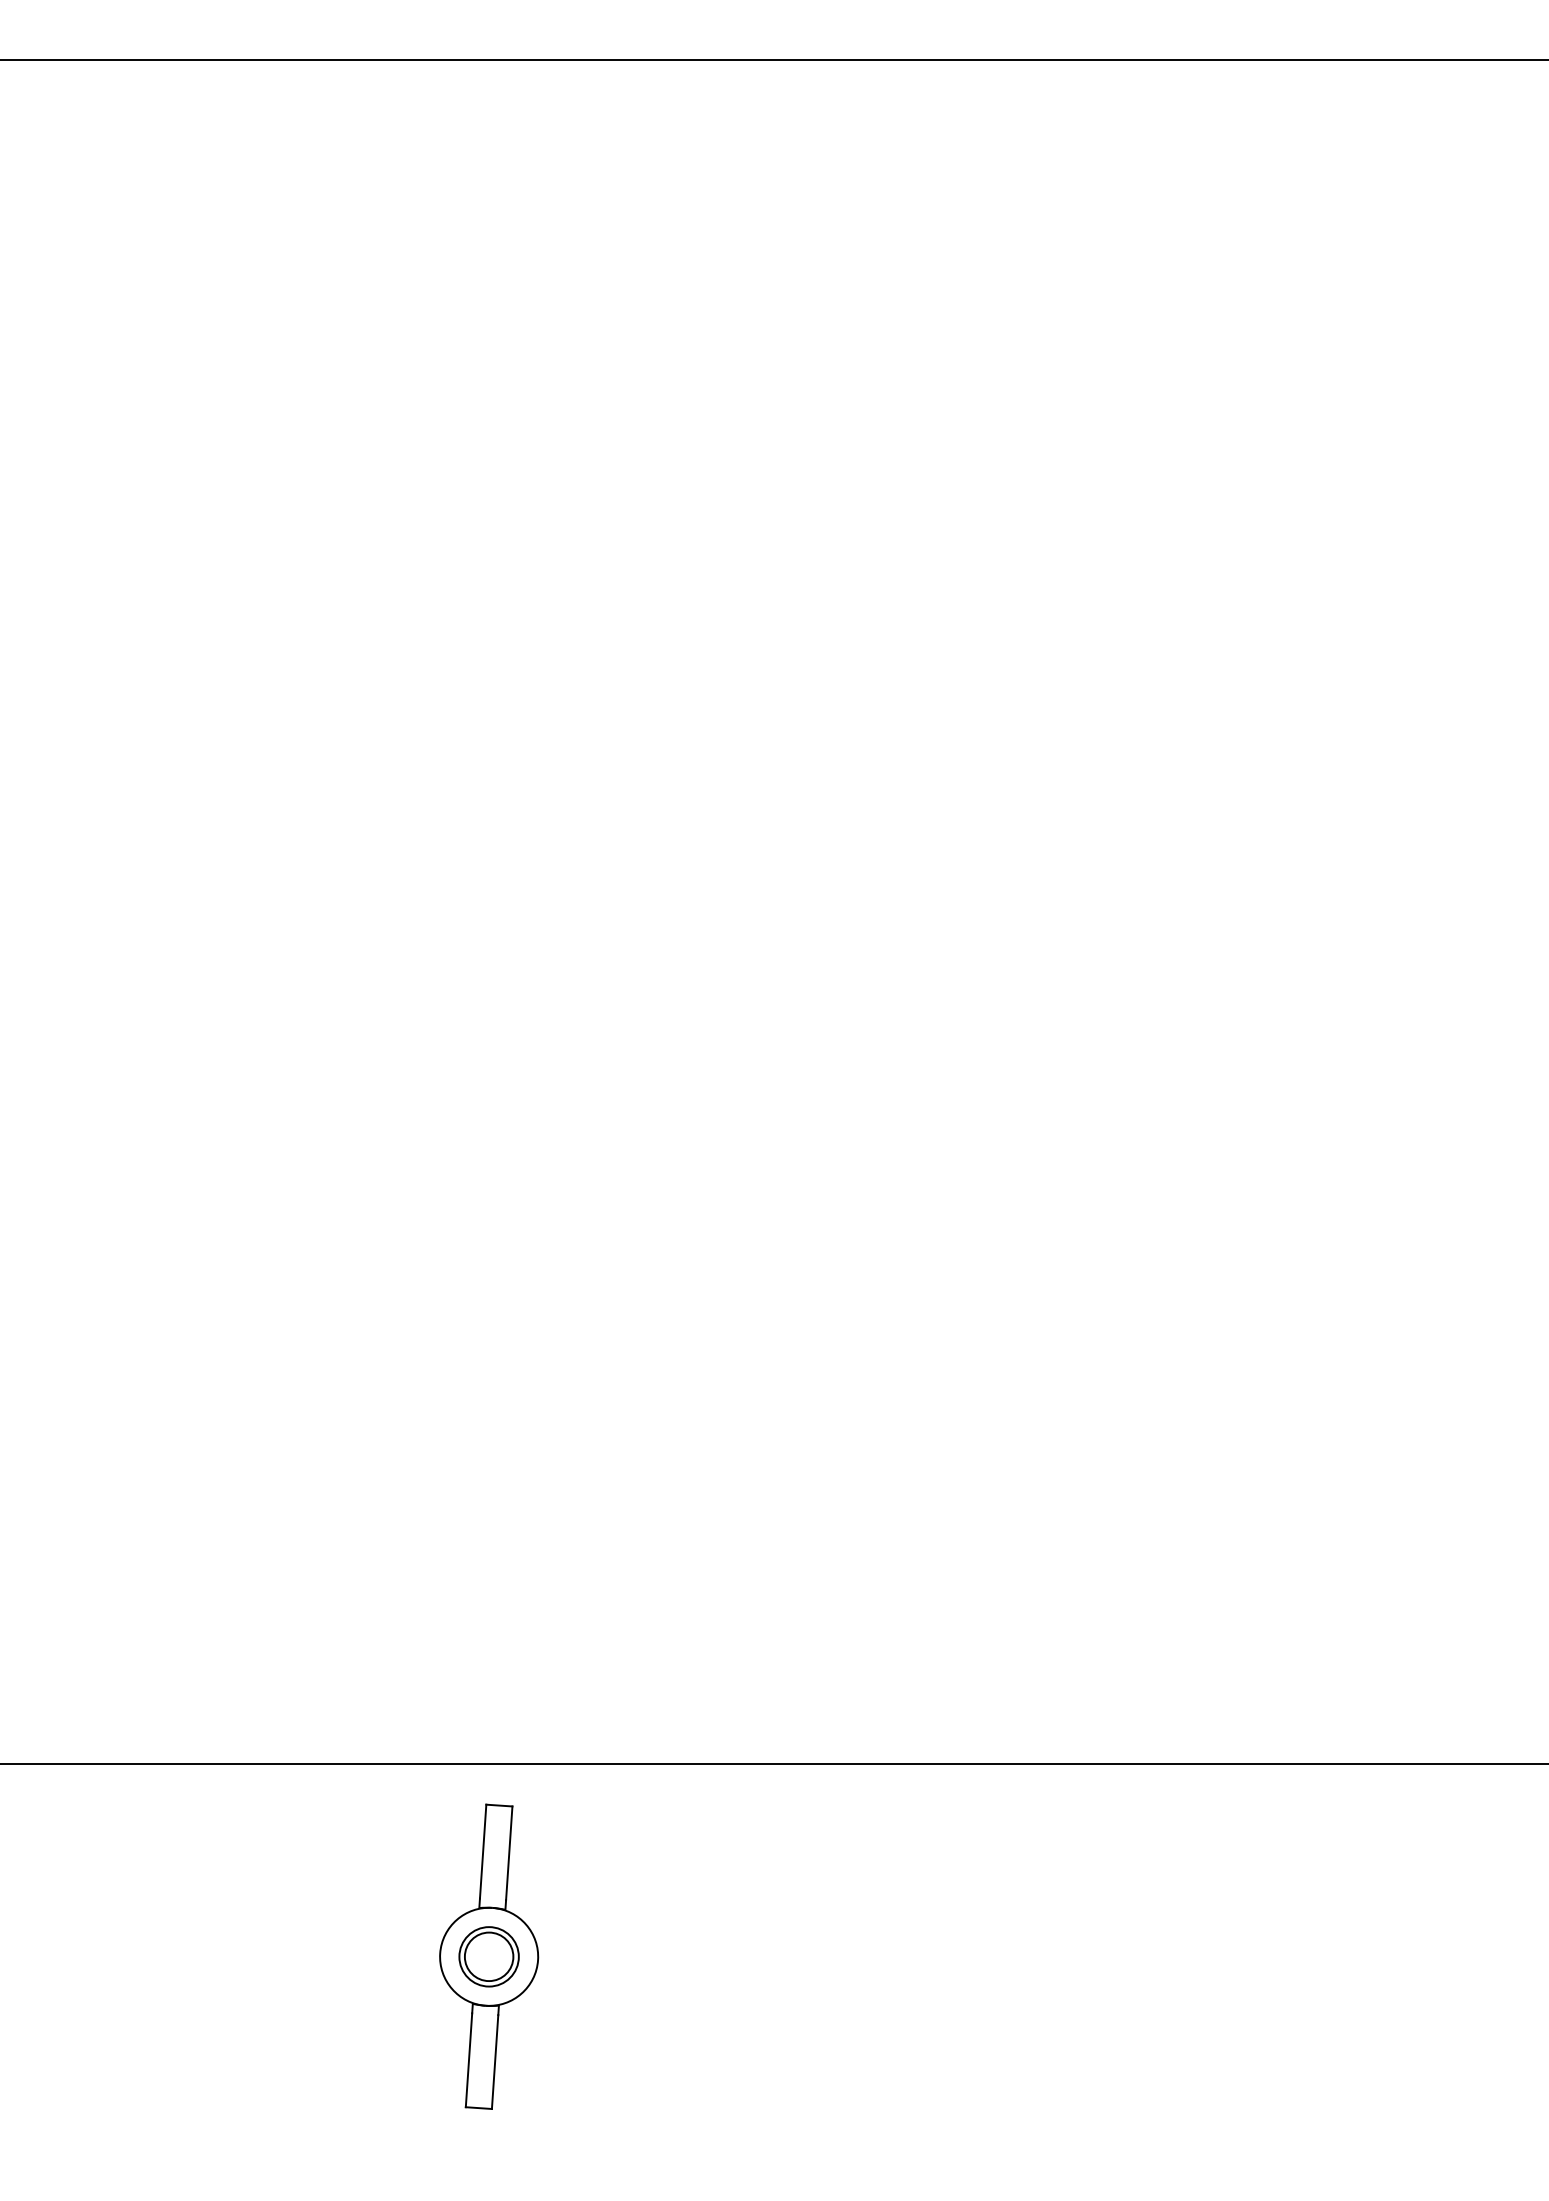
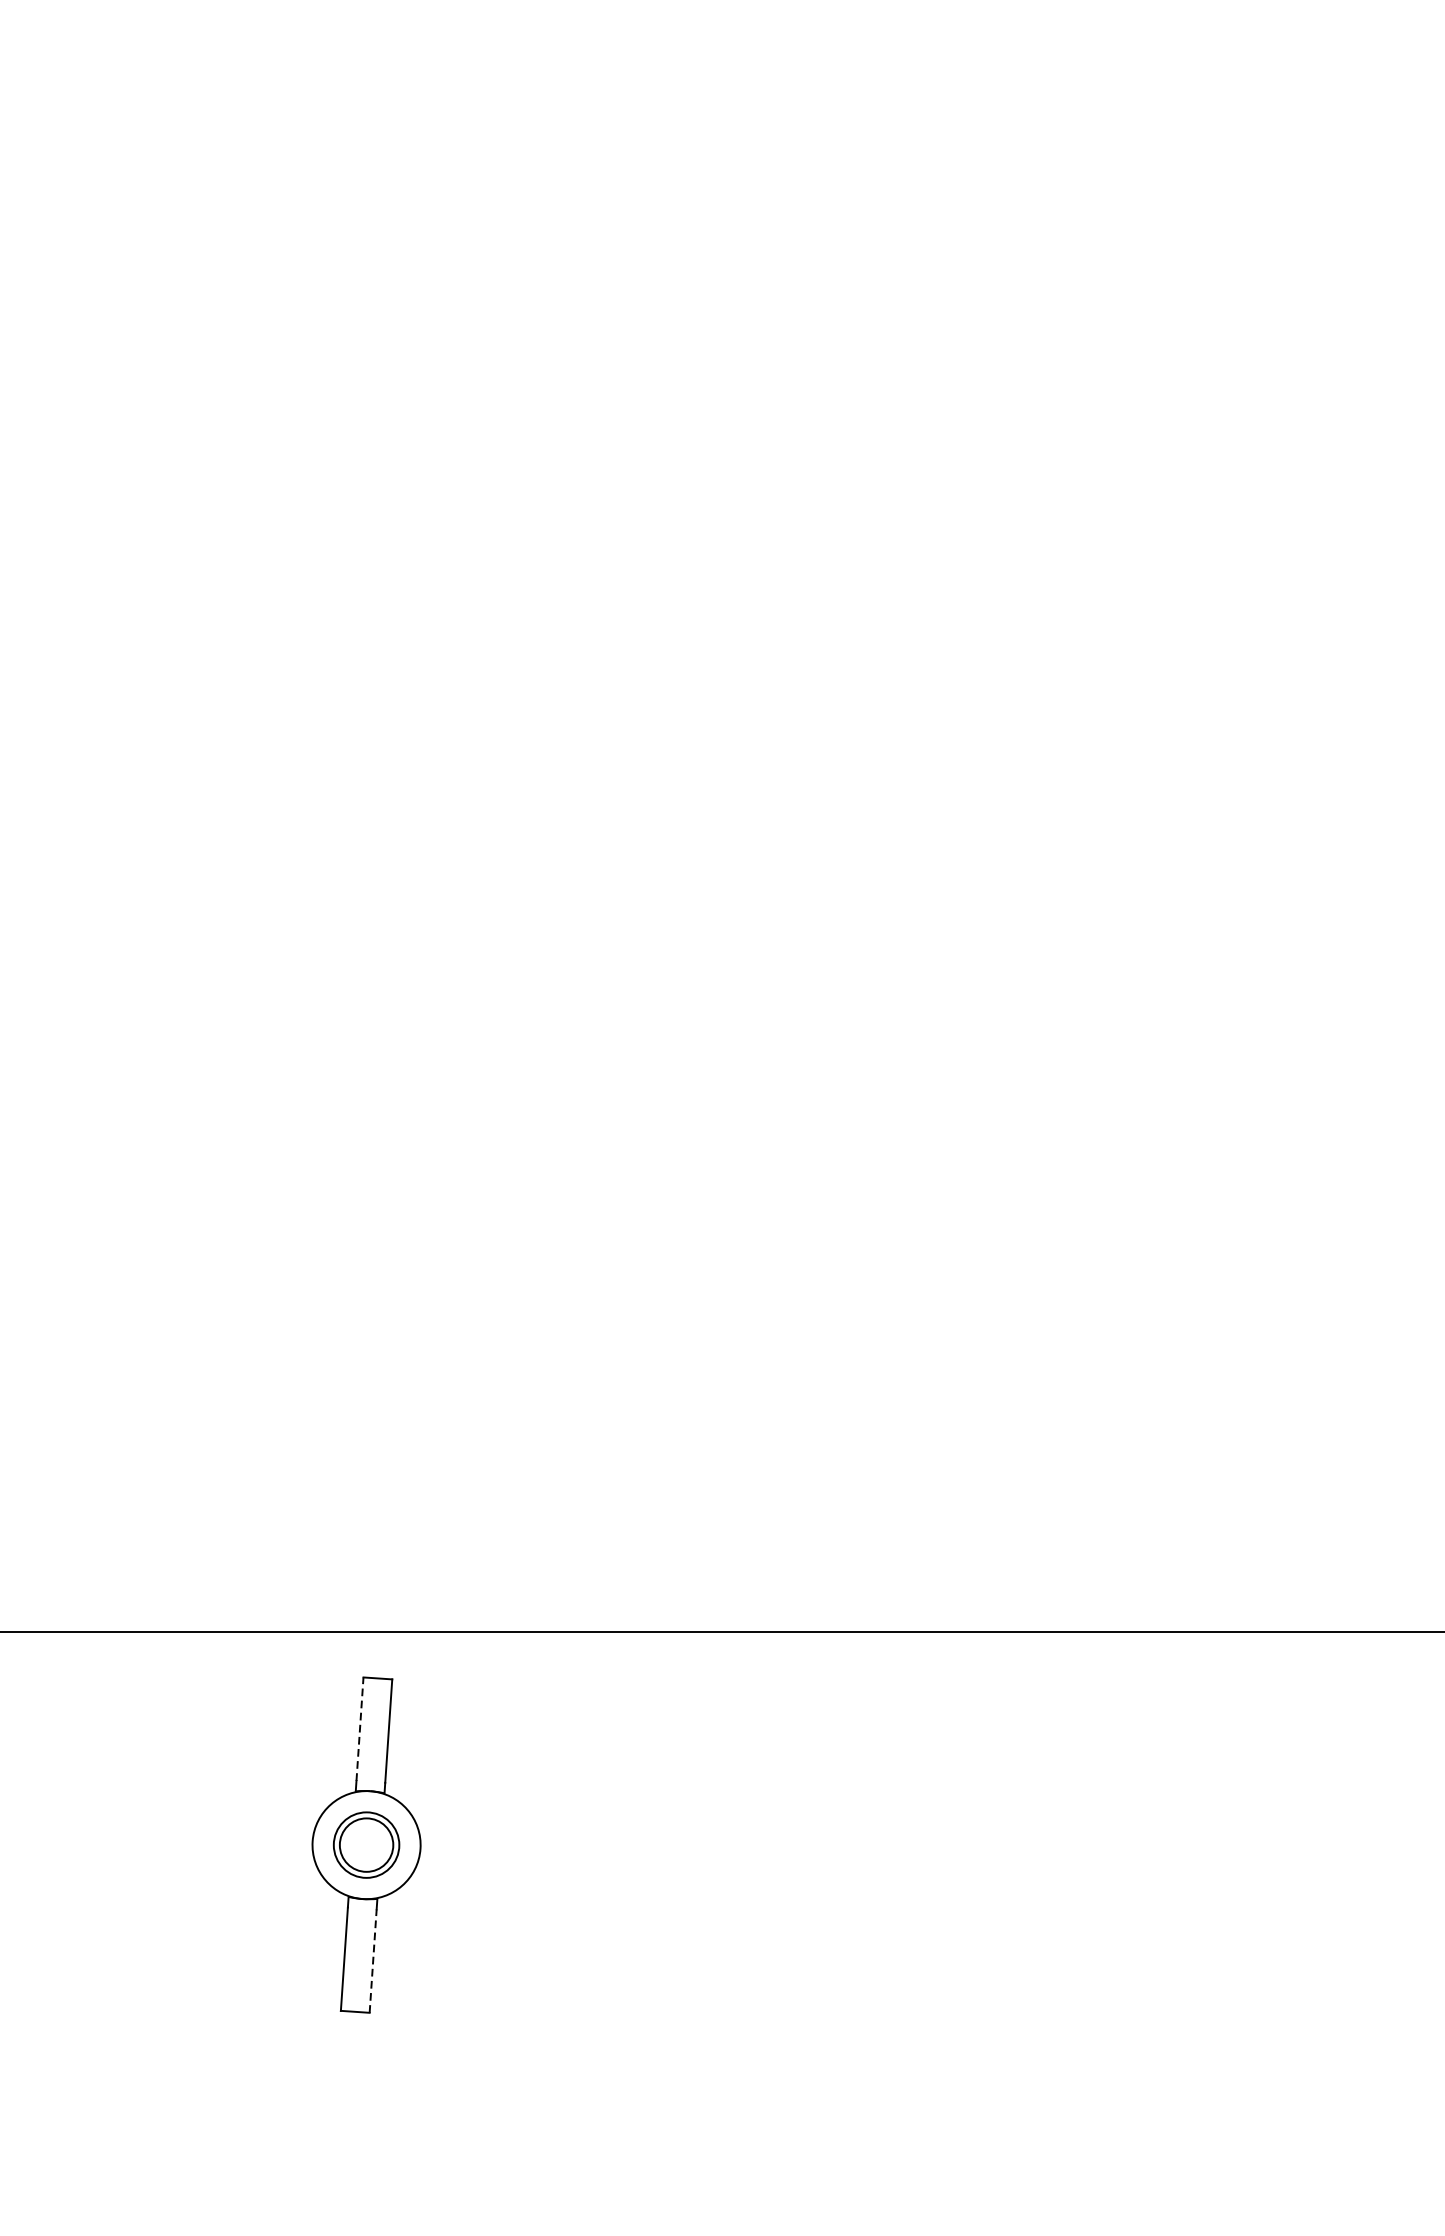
line: (483, 1851) -> (360, 1729), solid -> dashed
line: (495, 2061) -> (373, 1960), solid -> dashed

